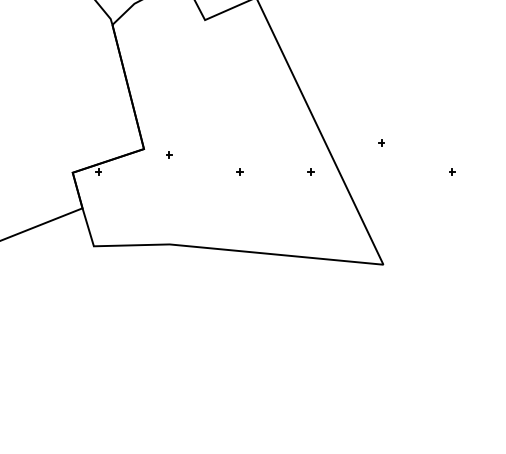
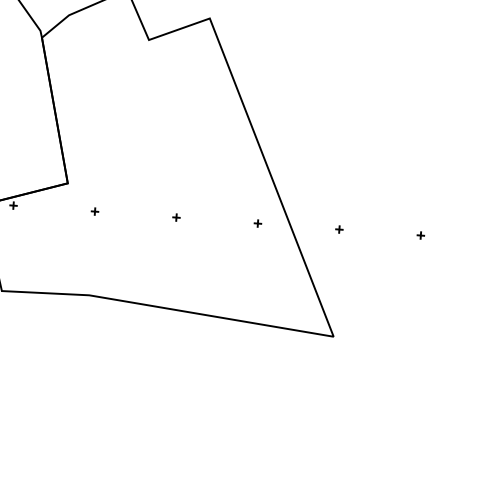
part: (381, 142) -> (339, 229), moved
part: (169, 154) -> (95, 211), moved

